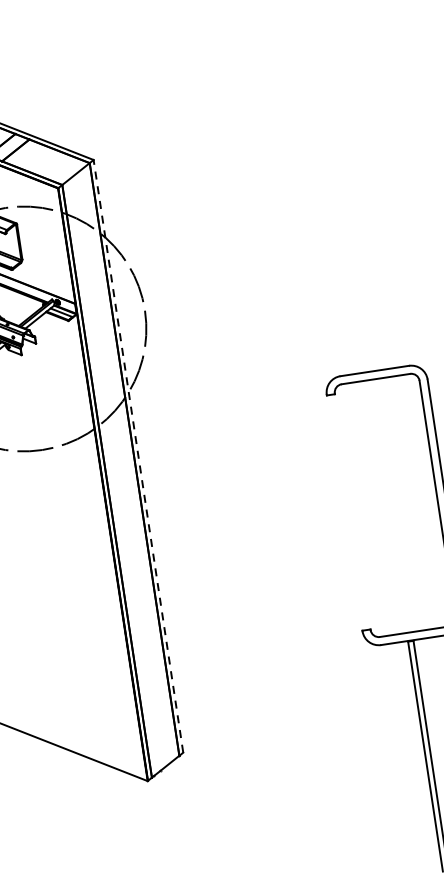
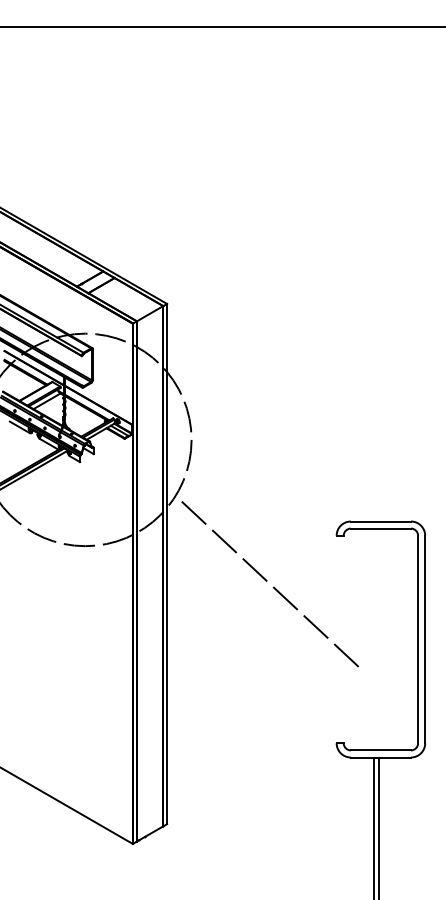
line: (138, 455) -> (167, 563), dashed -> solid
line: (254, 457) -> (266, 580), added

